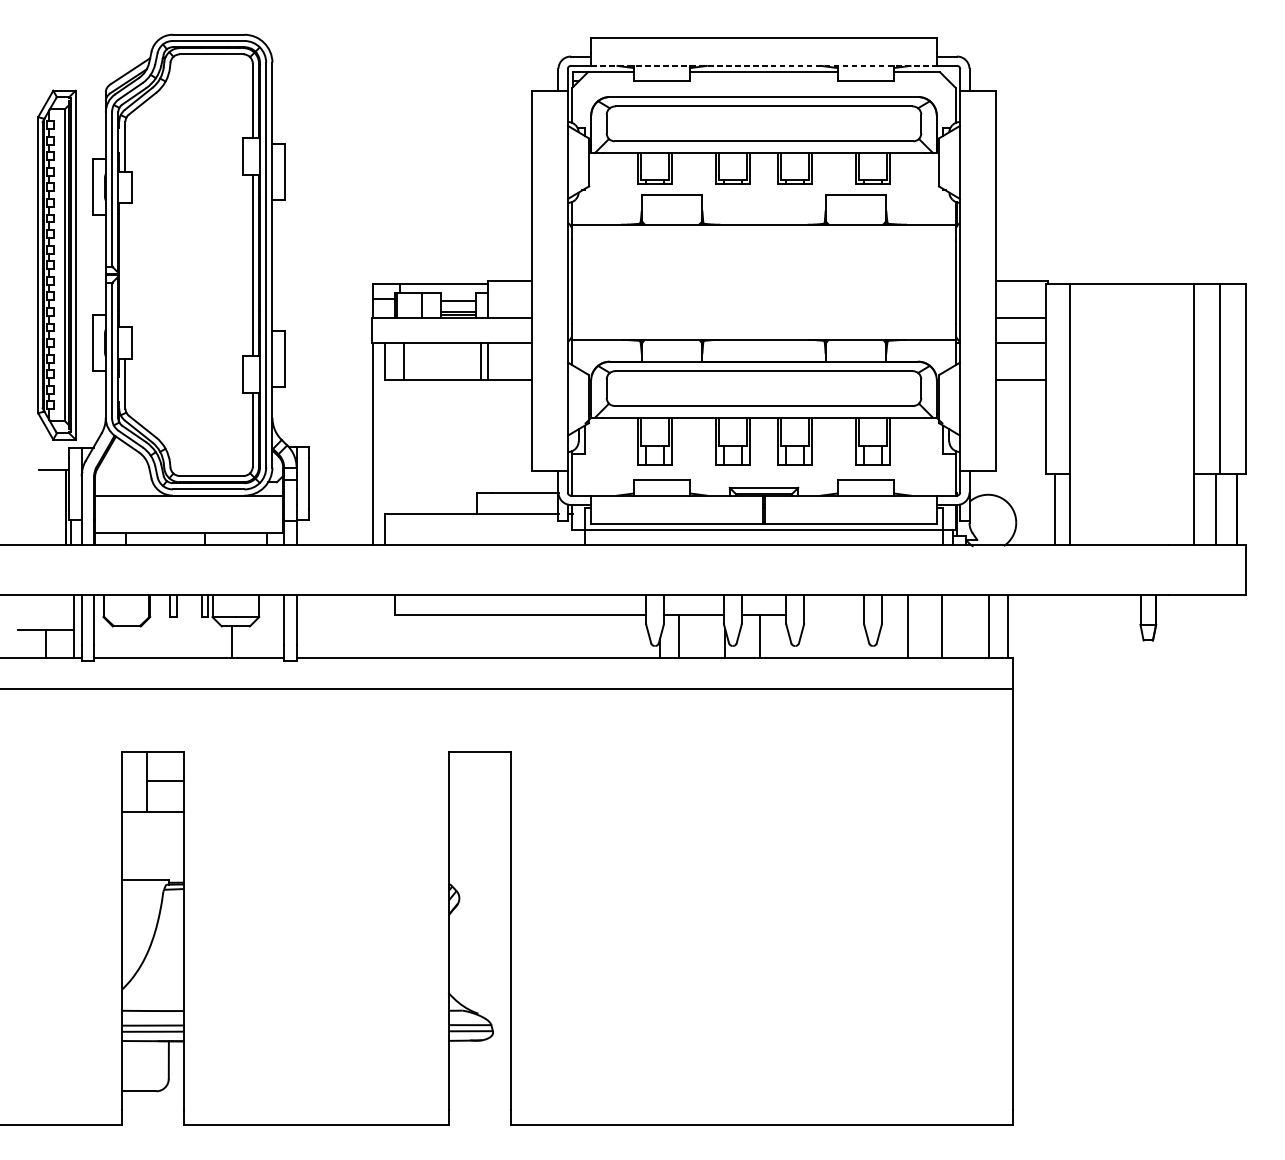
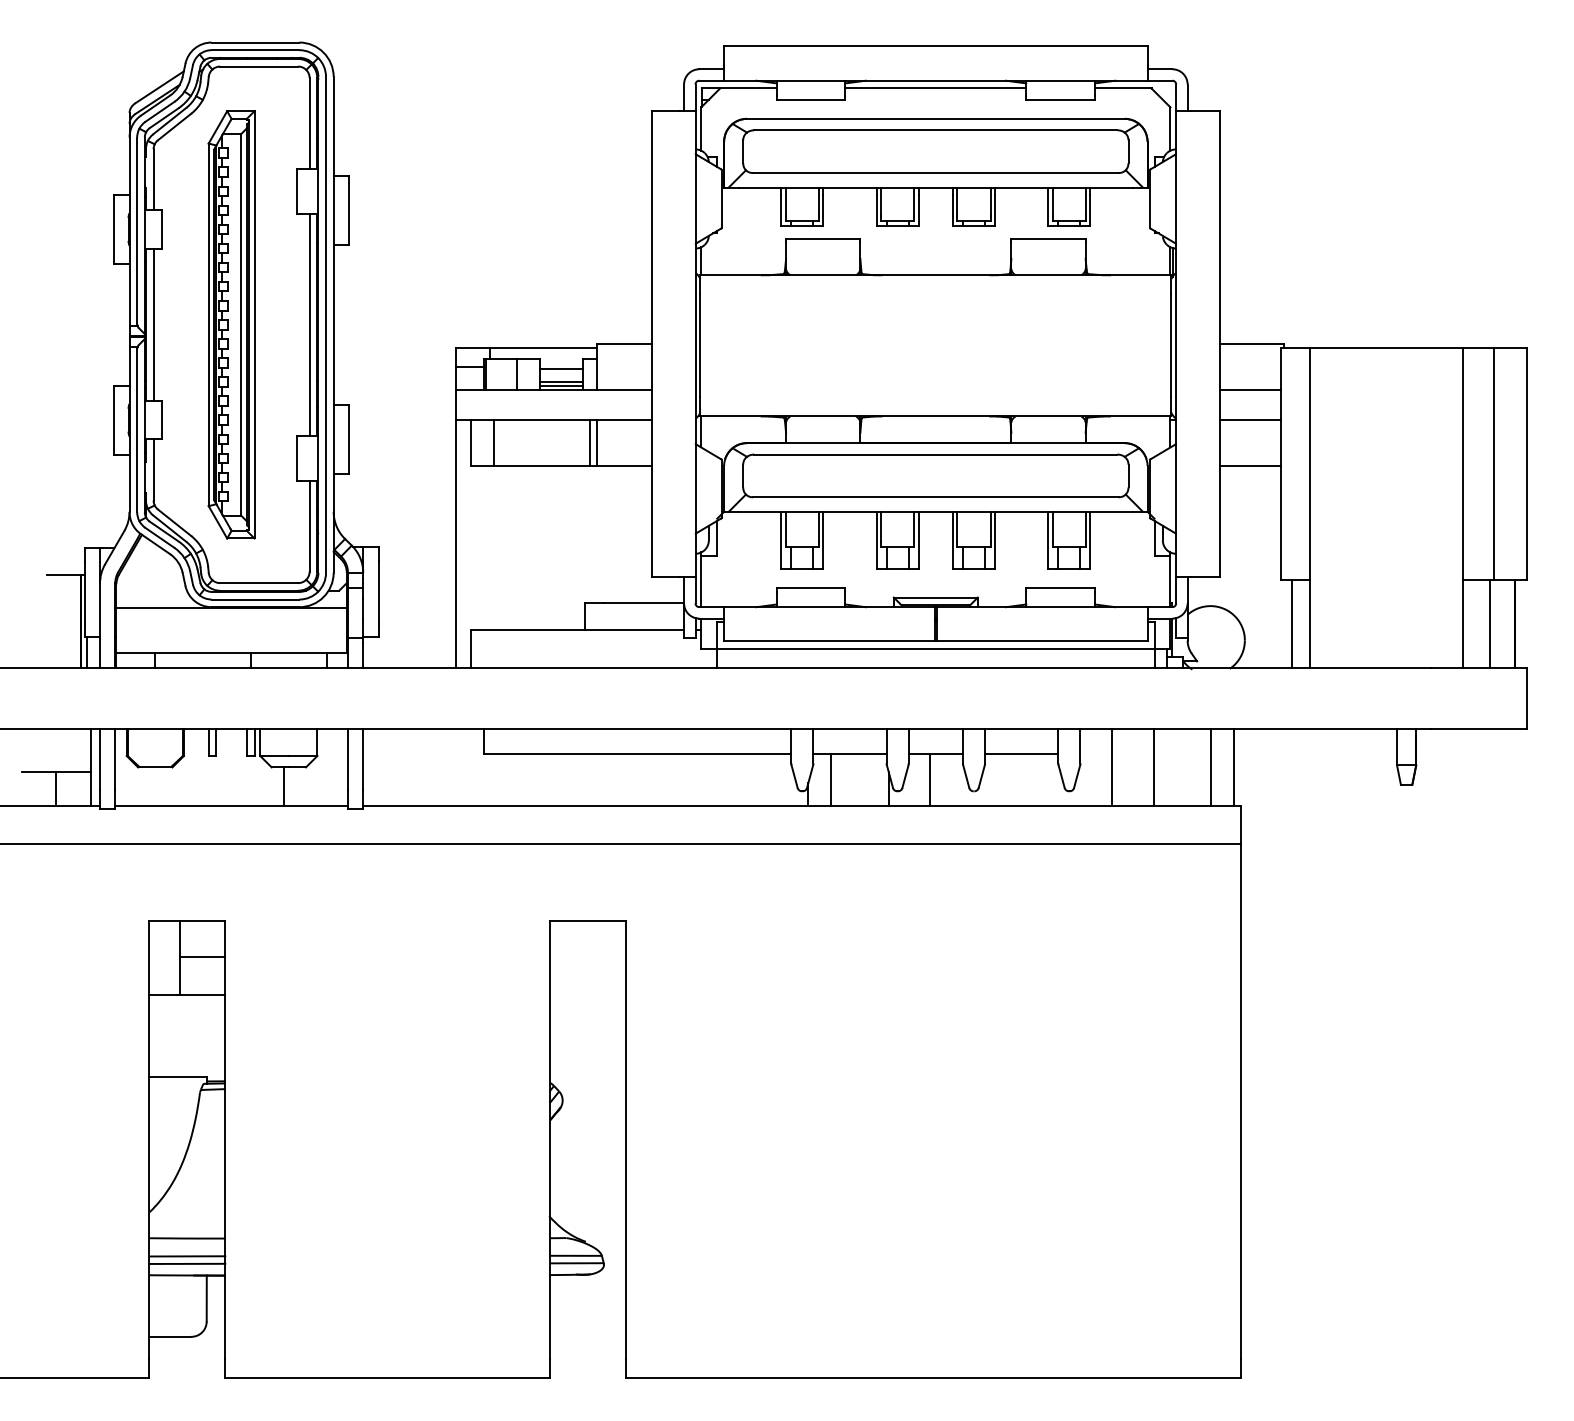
line: (763, 65) -> (935, 80), dashed -> solid
part: (56, 264) -> (231, 324), moved
line: (125, 264) -> (153, 324), added
line: (833, 615) -> (1021, 753), added

